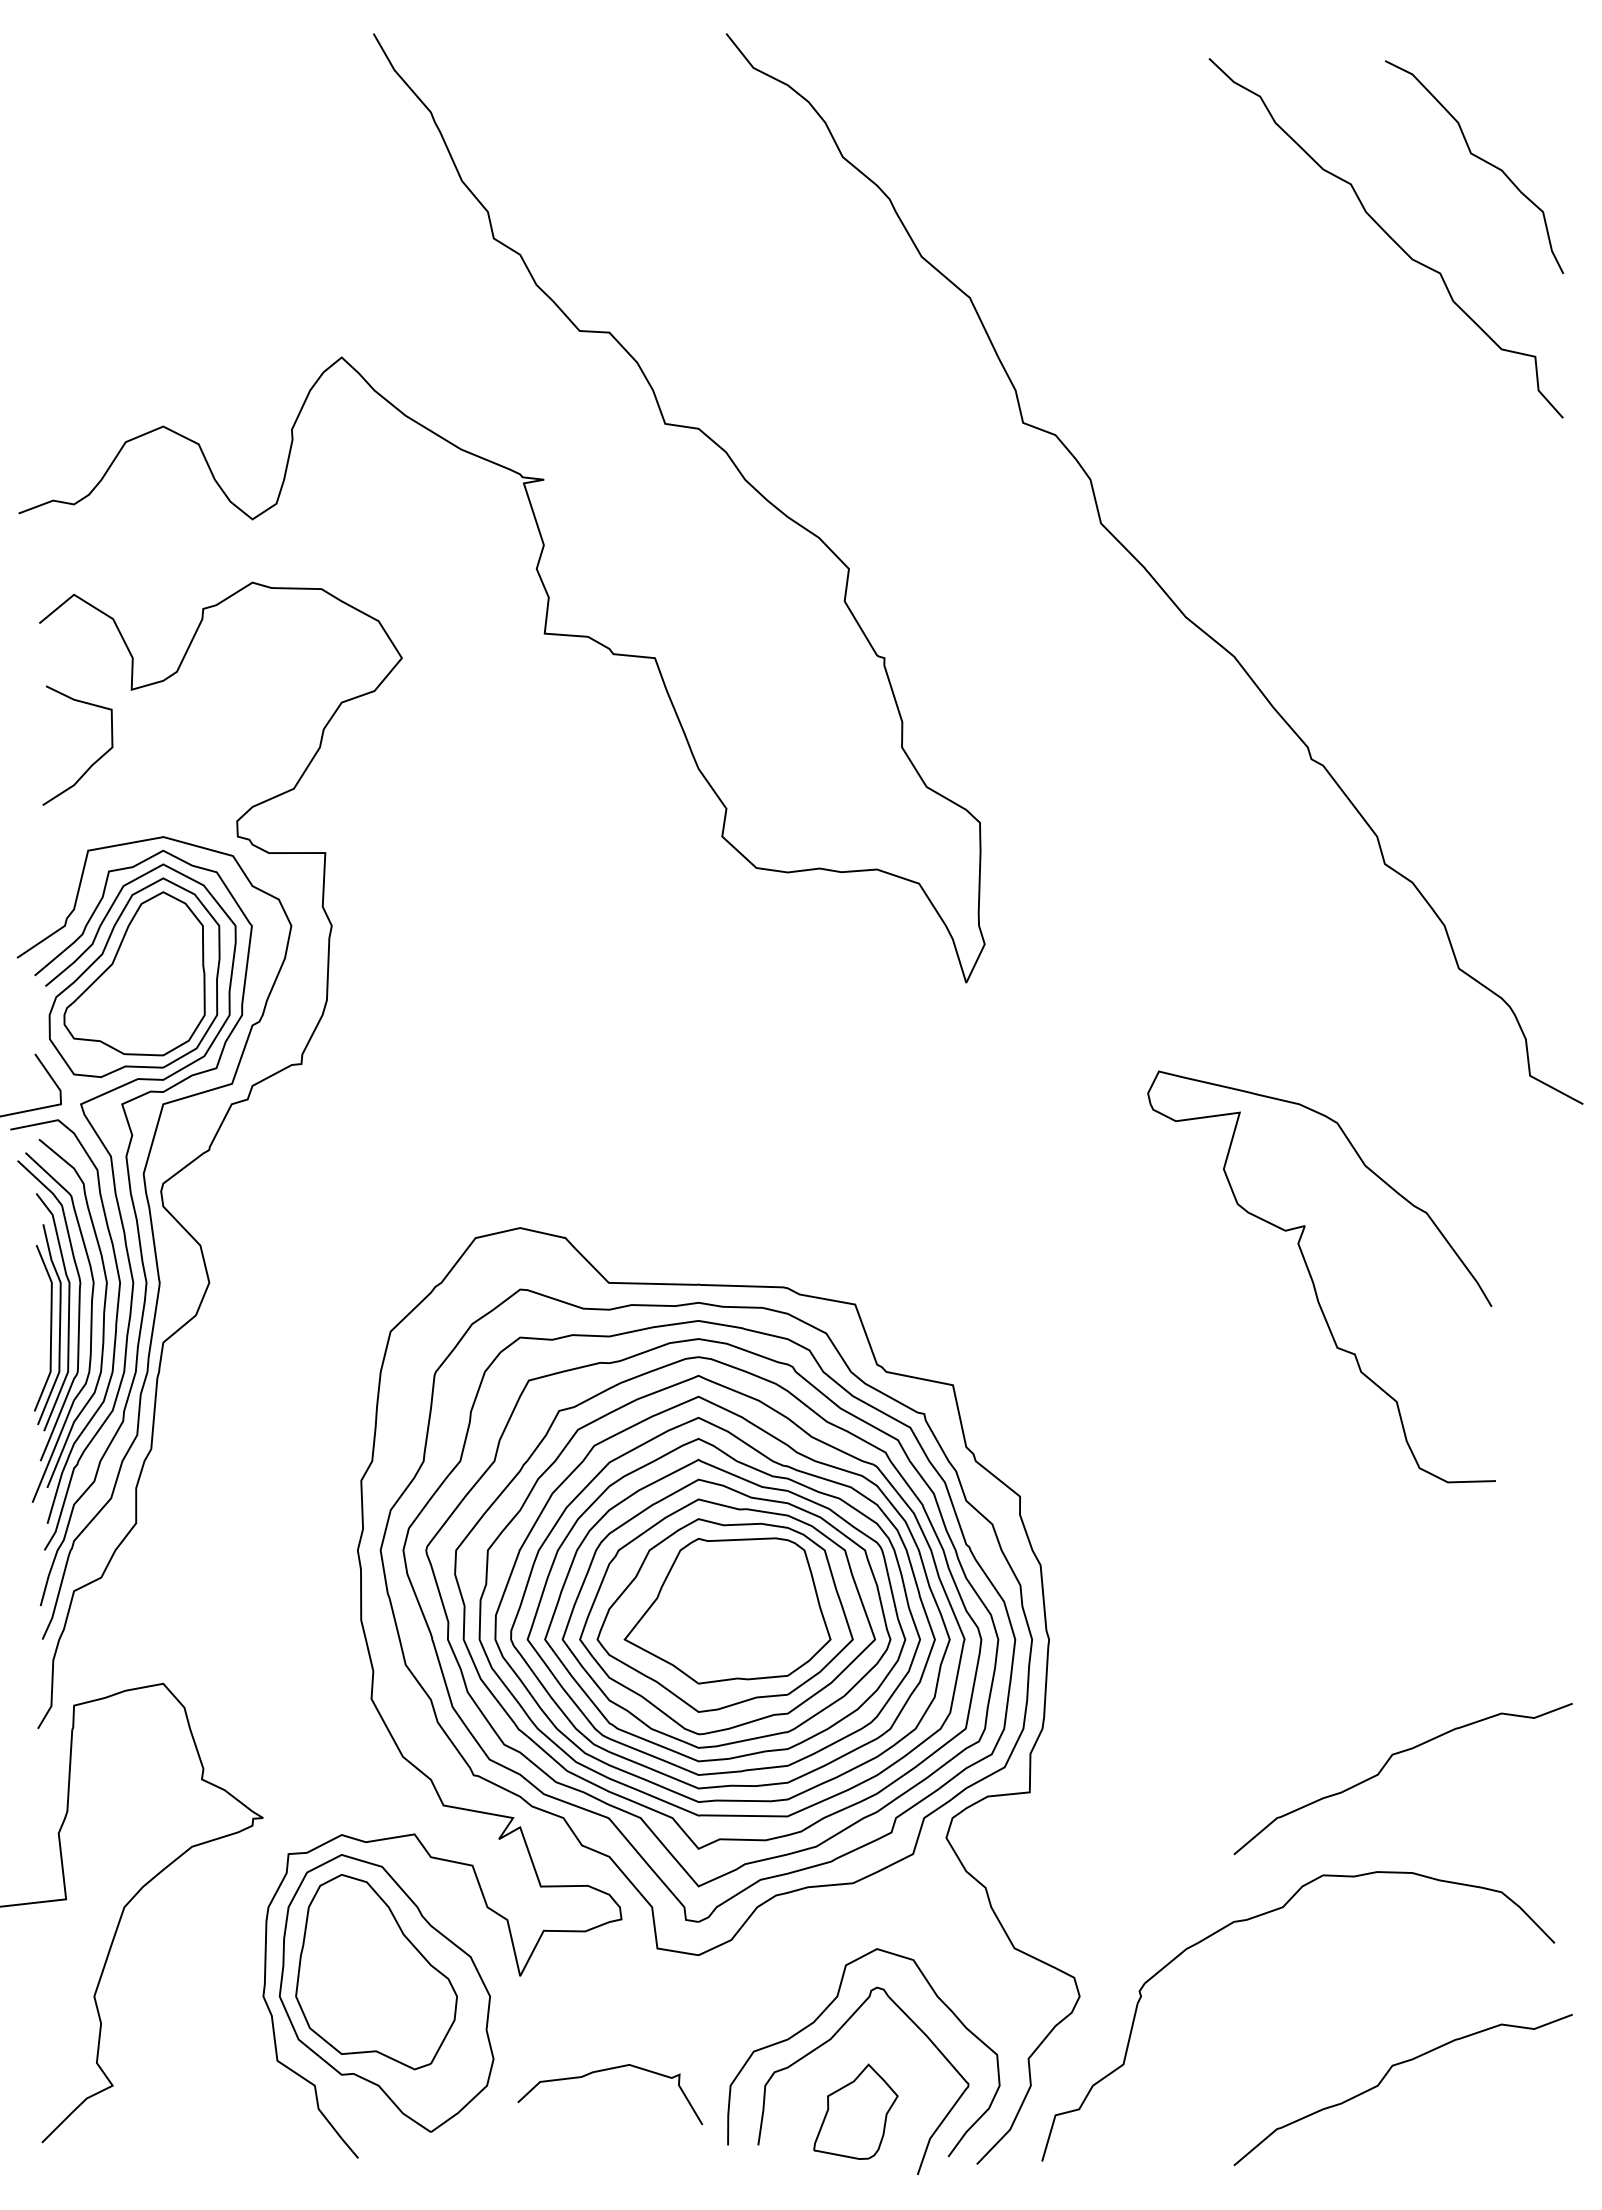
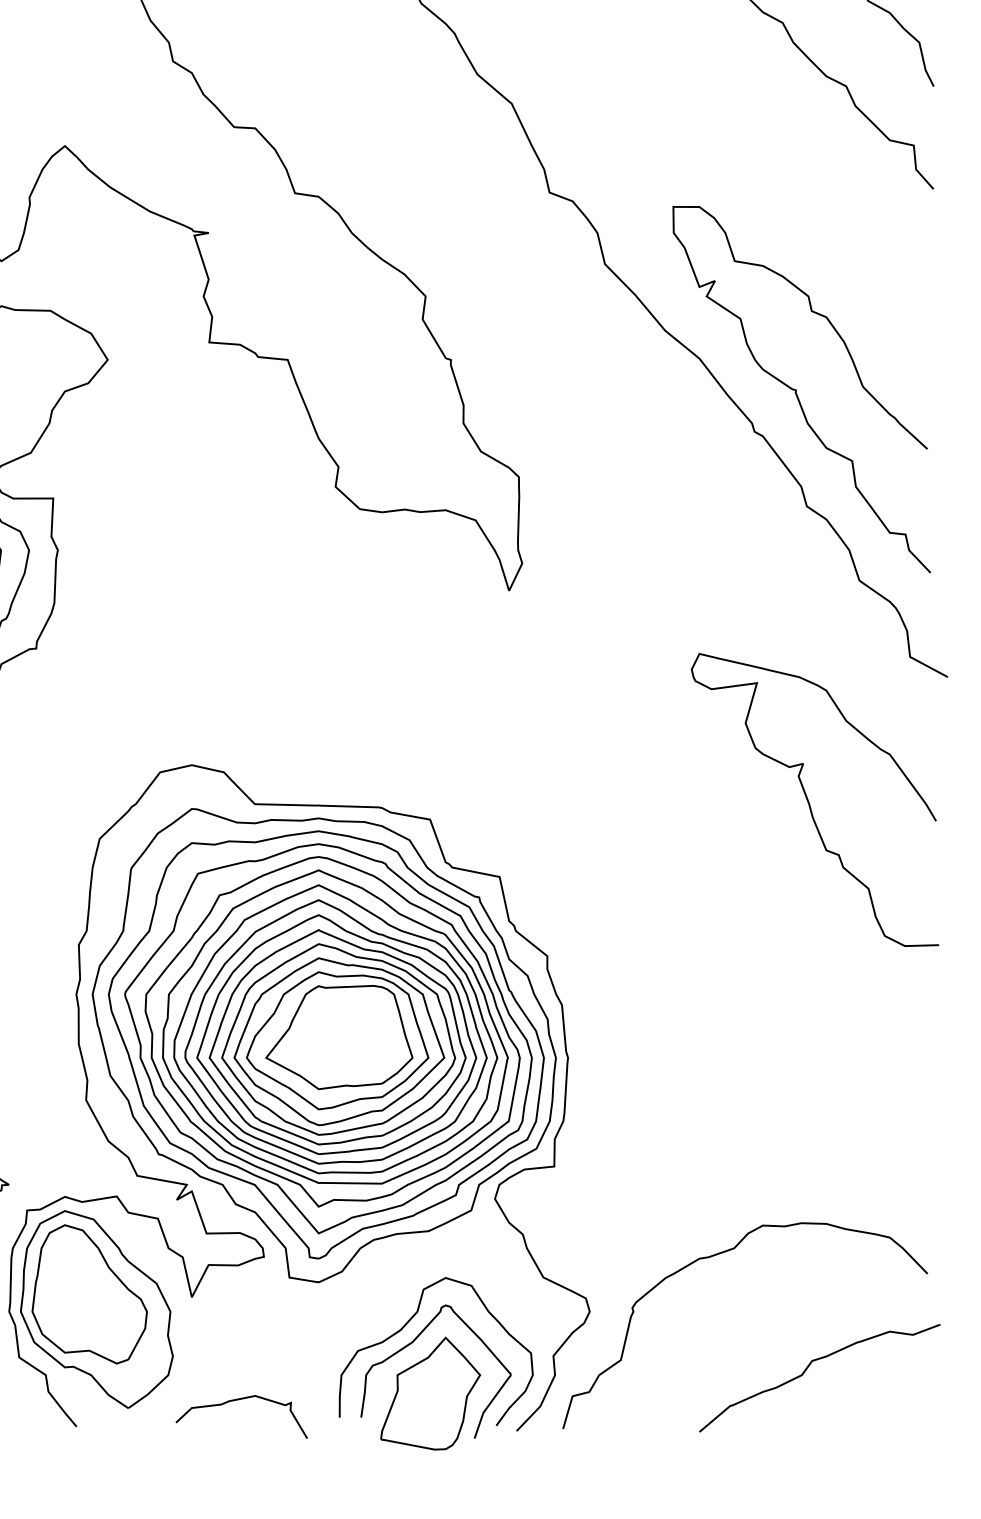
curve: (1370, 700) -> (796, 390), added
curve: (1313, 1280) -> (809, 802), moved
curve: (1385, 1766) -> (807, 1148), removed
curve: (607, 2070) -> (239, 1399), moved
part: (855, 2111) -> (430, 1393), size x1.67

